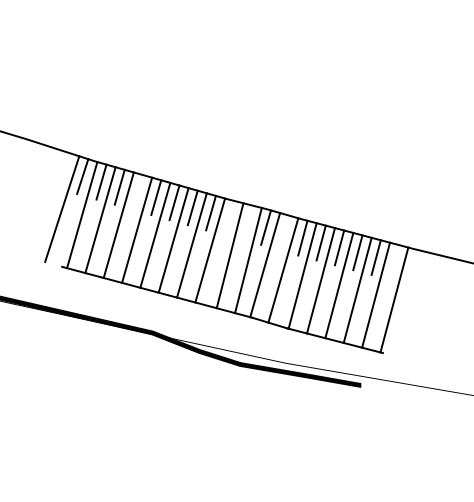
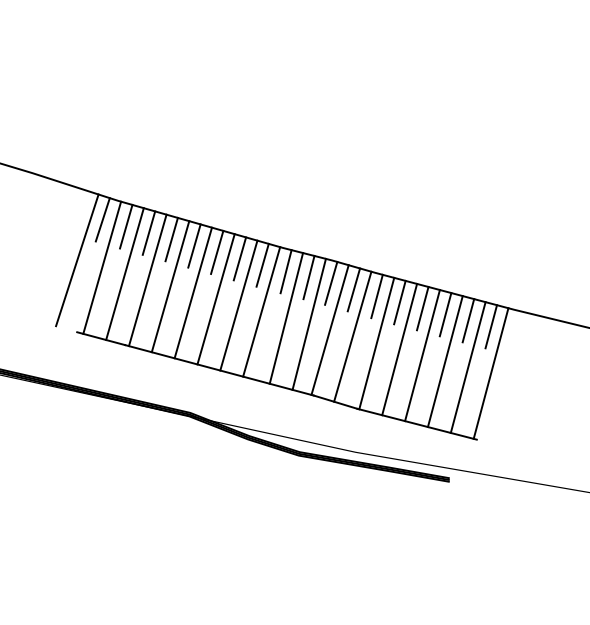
line: (138, 192) -> (172, 239), added
line: (229, 217) -> (285, 270), added
line: (247, 222) -> (308, 277), added
line: (284, 232) -> (354, 289), added
line: (394, 262) -> (491, 326), added

